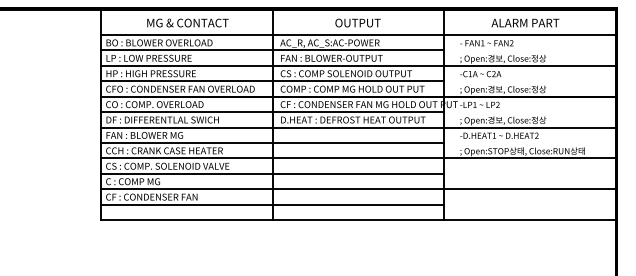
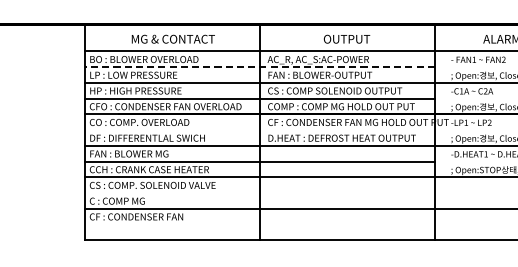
line: (272, 50) -> (259, 67), solid -> dashed
line: (272, 112) -> (259, 130), removed
line: (272, 173) -> (259, 192), removed
line: (272, 204) -> (259, 224), removed

